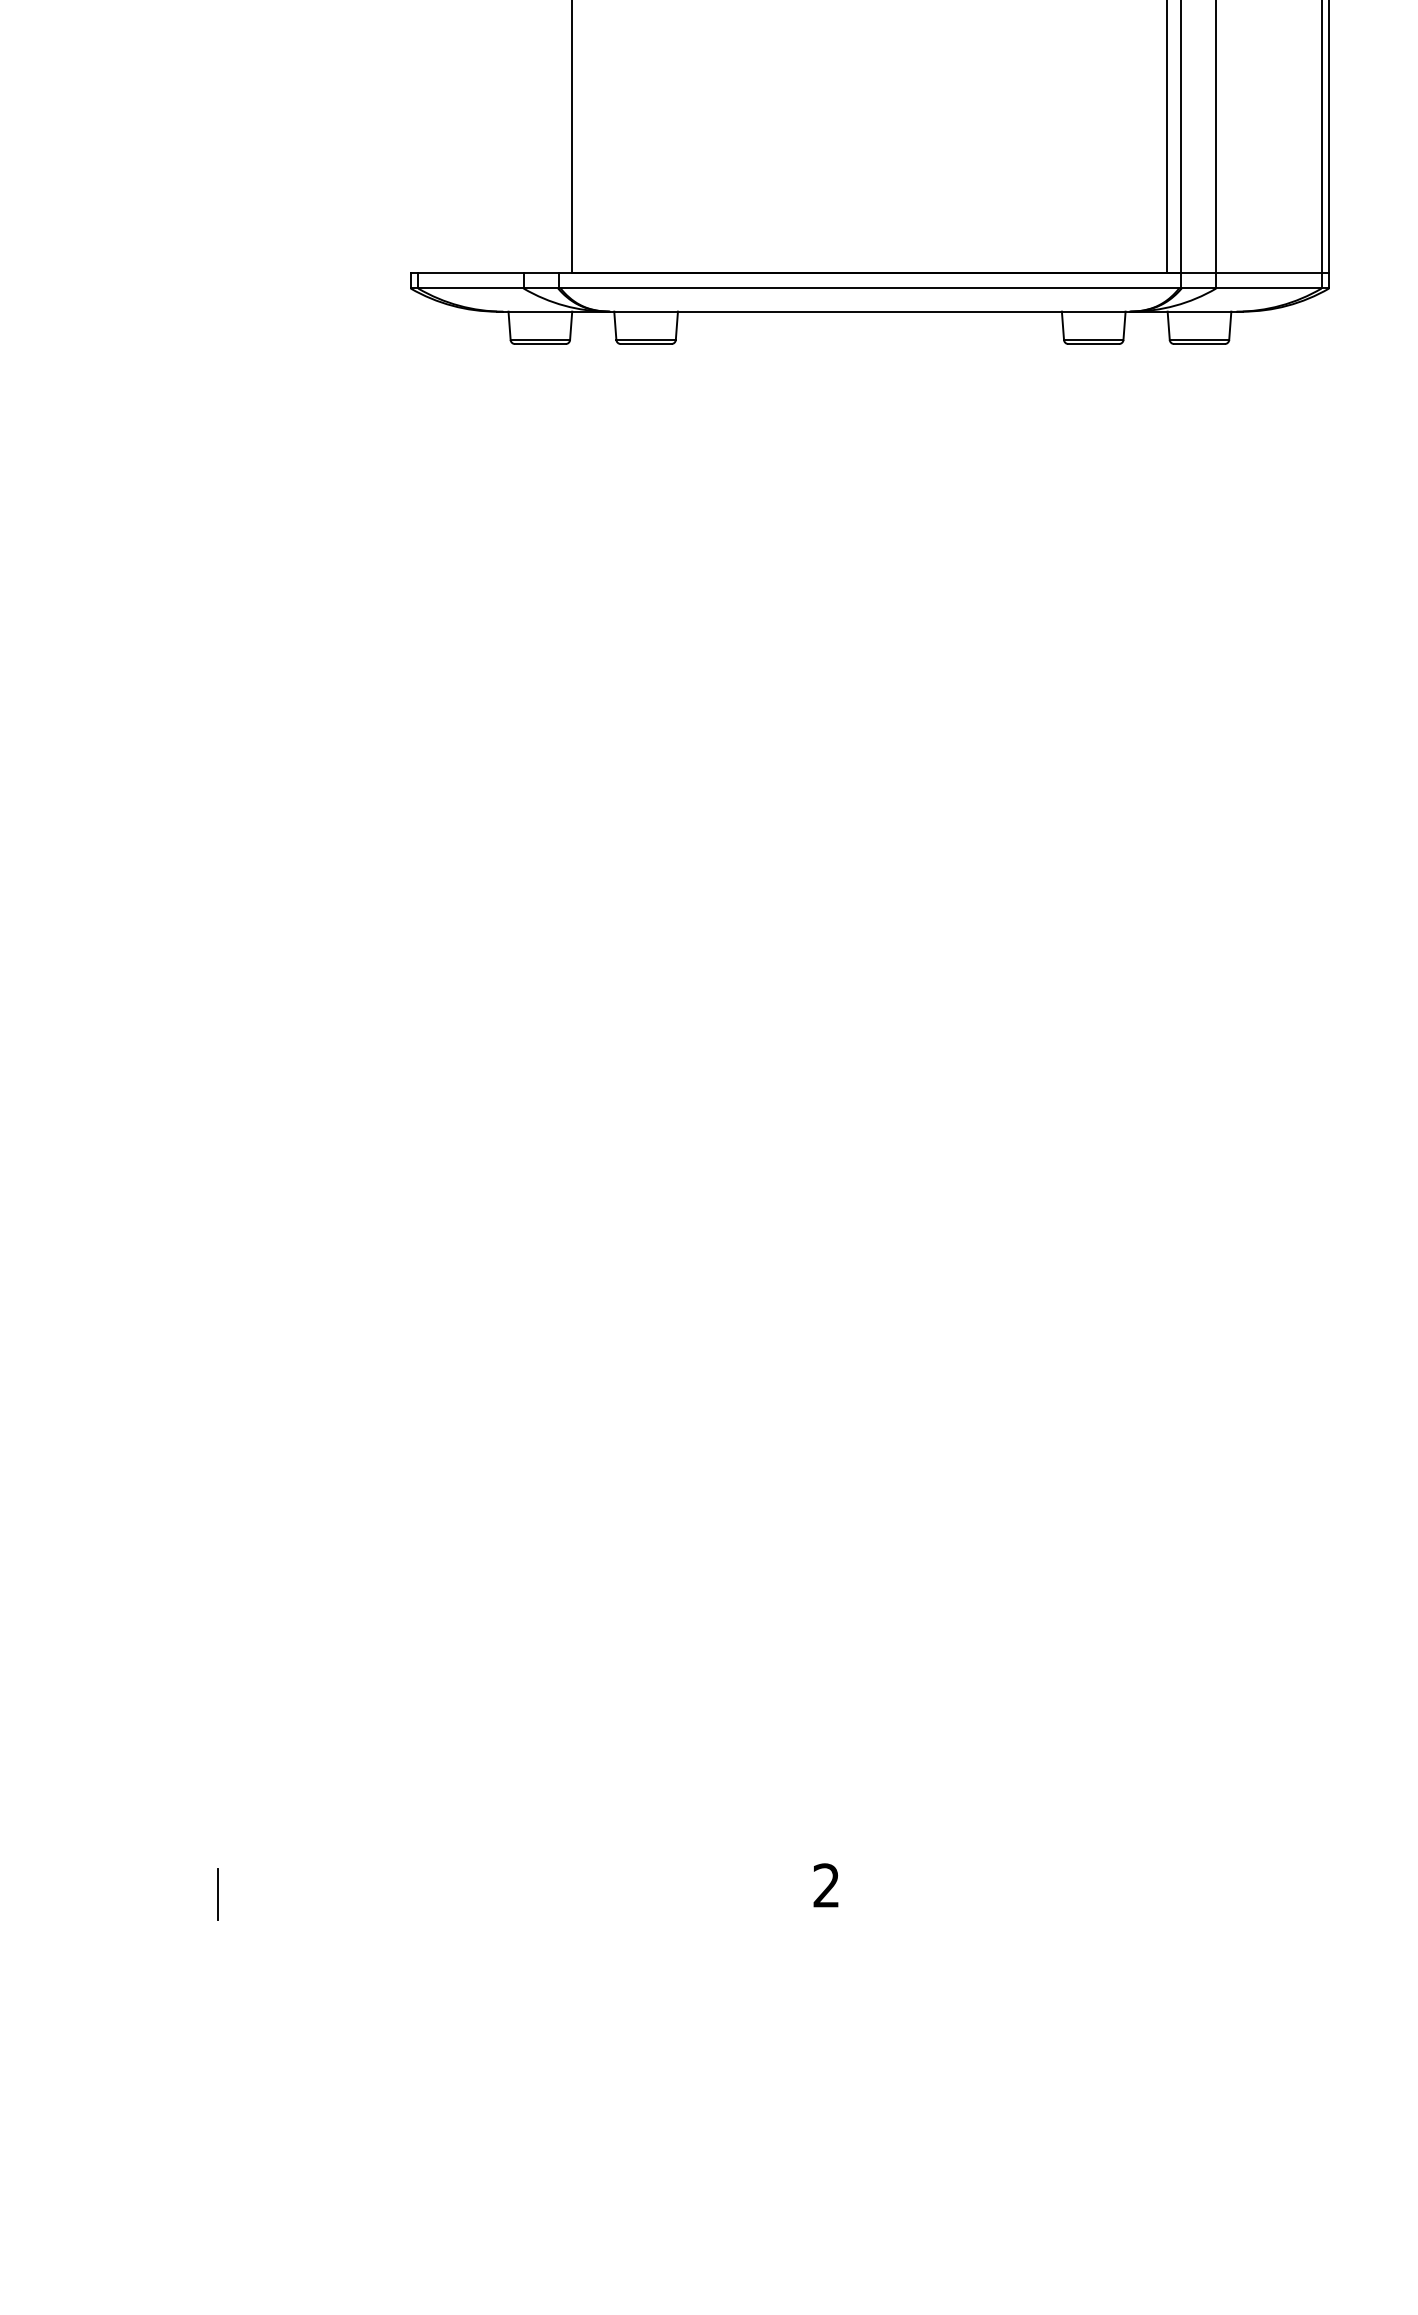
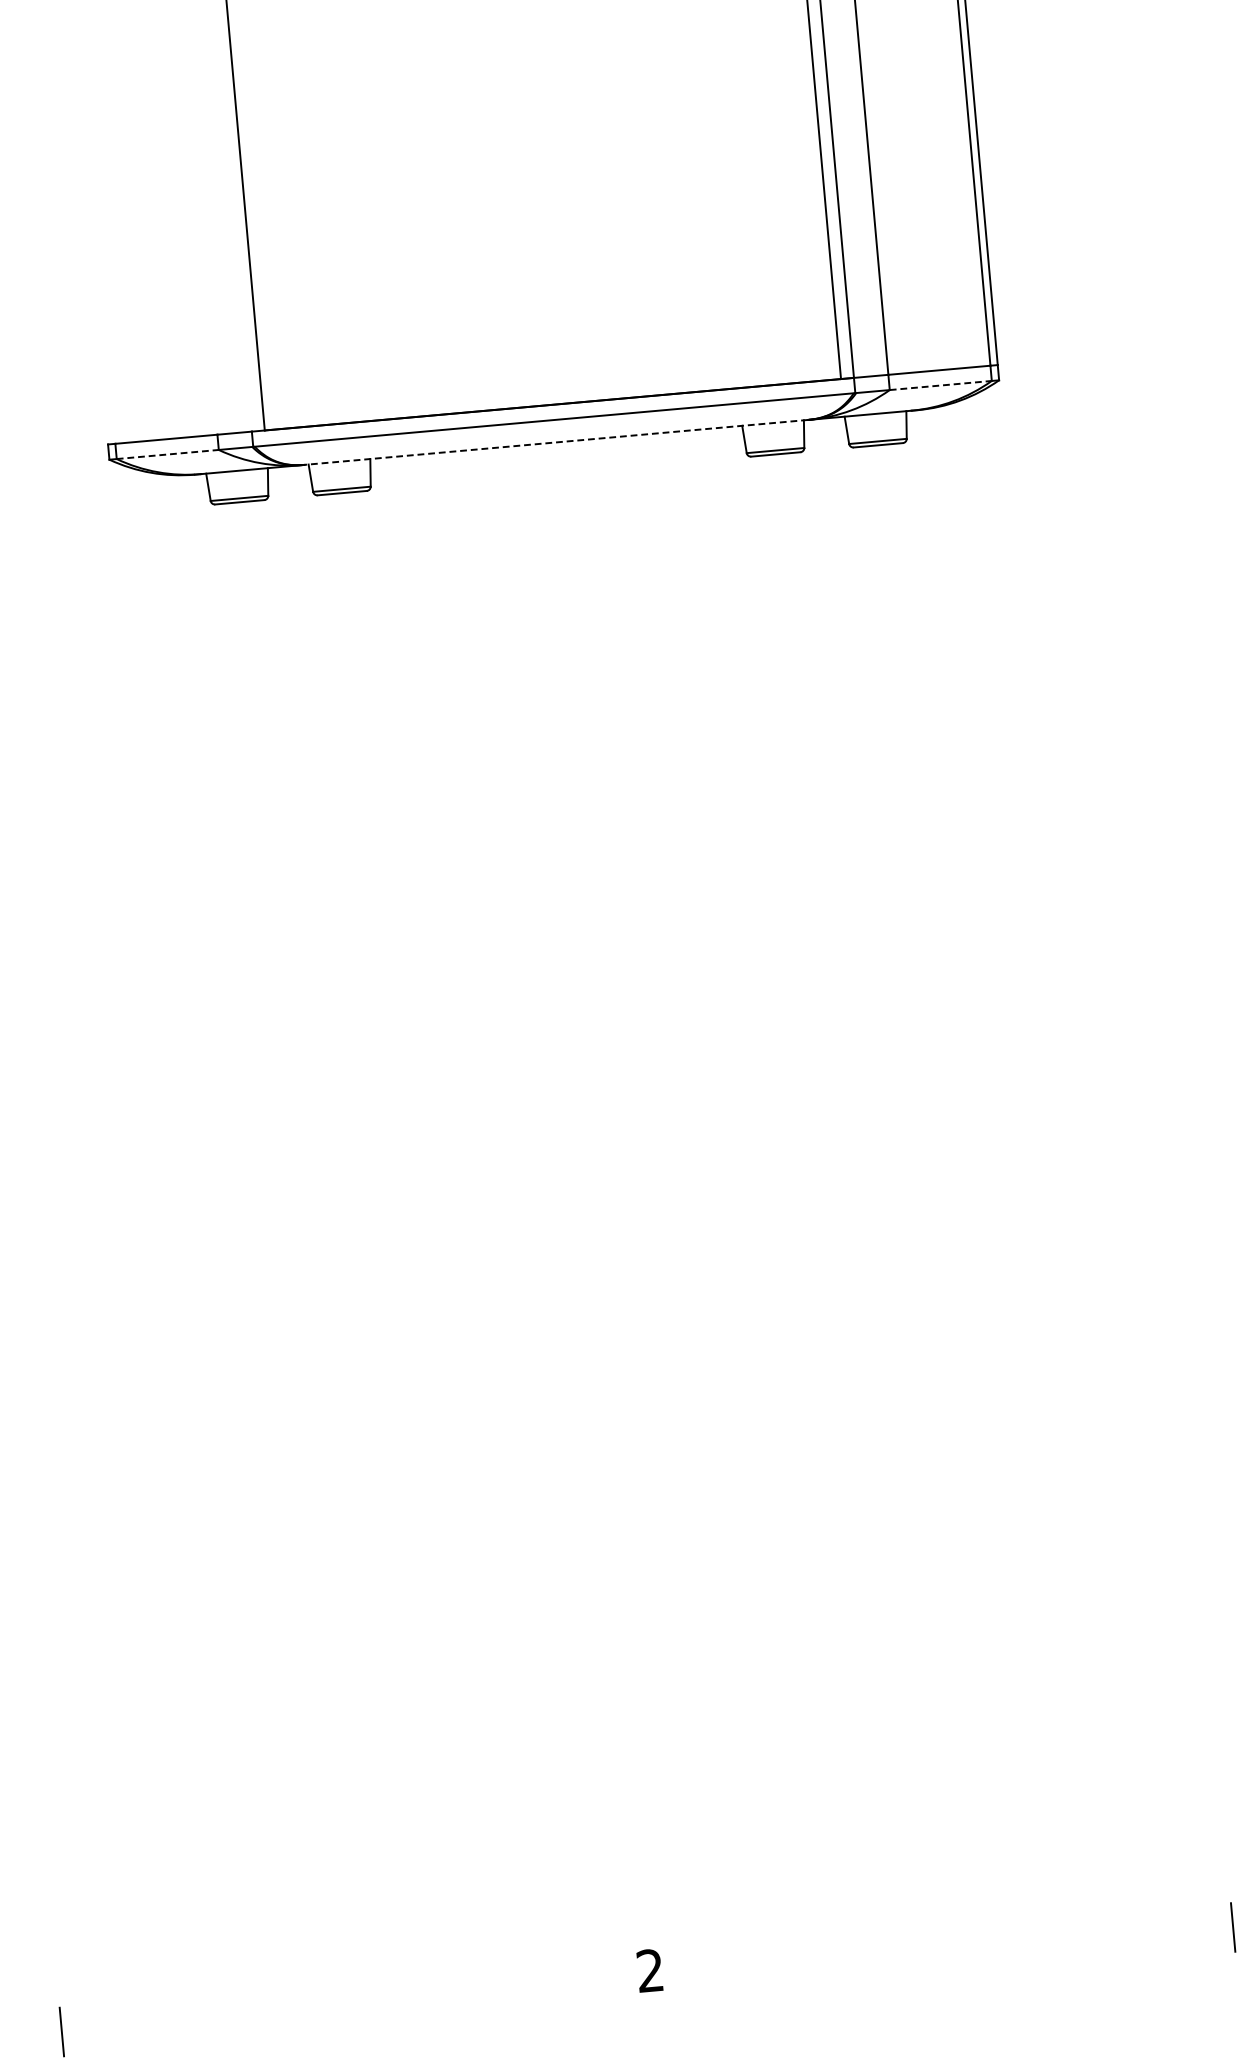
line: (470, 288) -> (167, 454), solid -> dashed
line: (1268, 288) -> (940, 385), solid -> dashed
line: (869, 311) -> (555, 442), solid -> dashed

